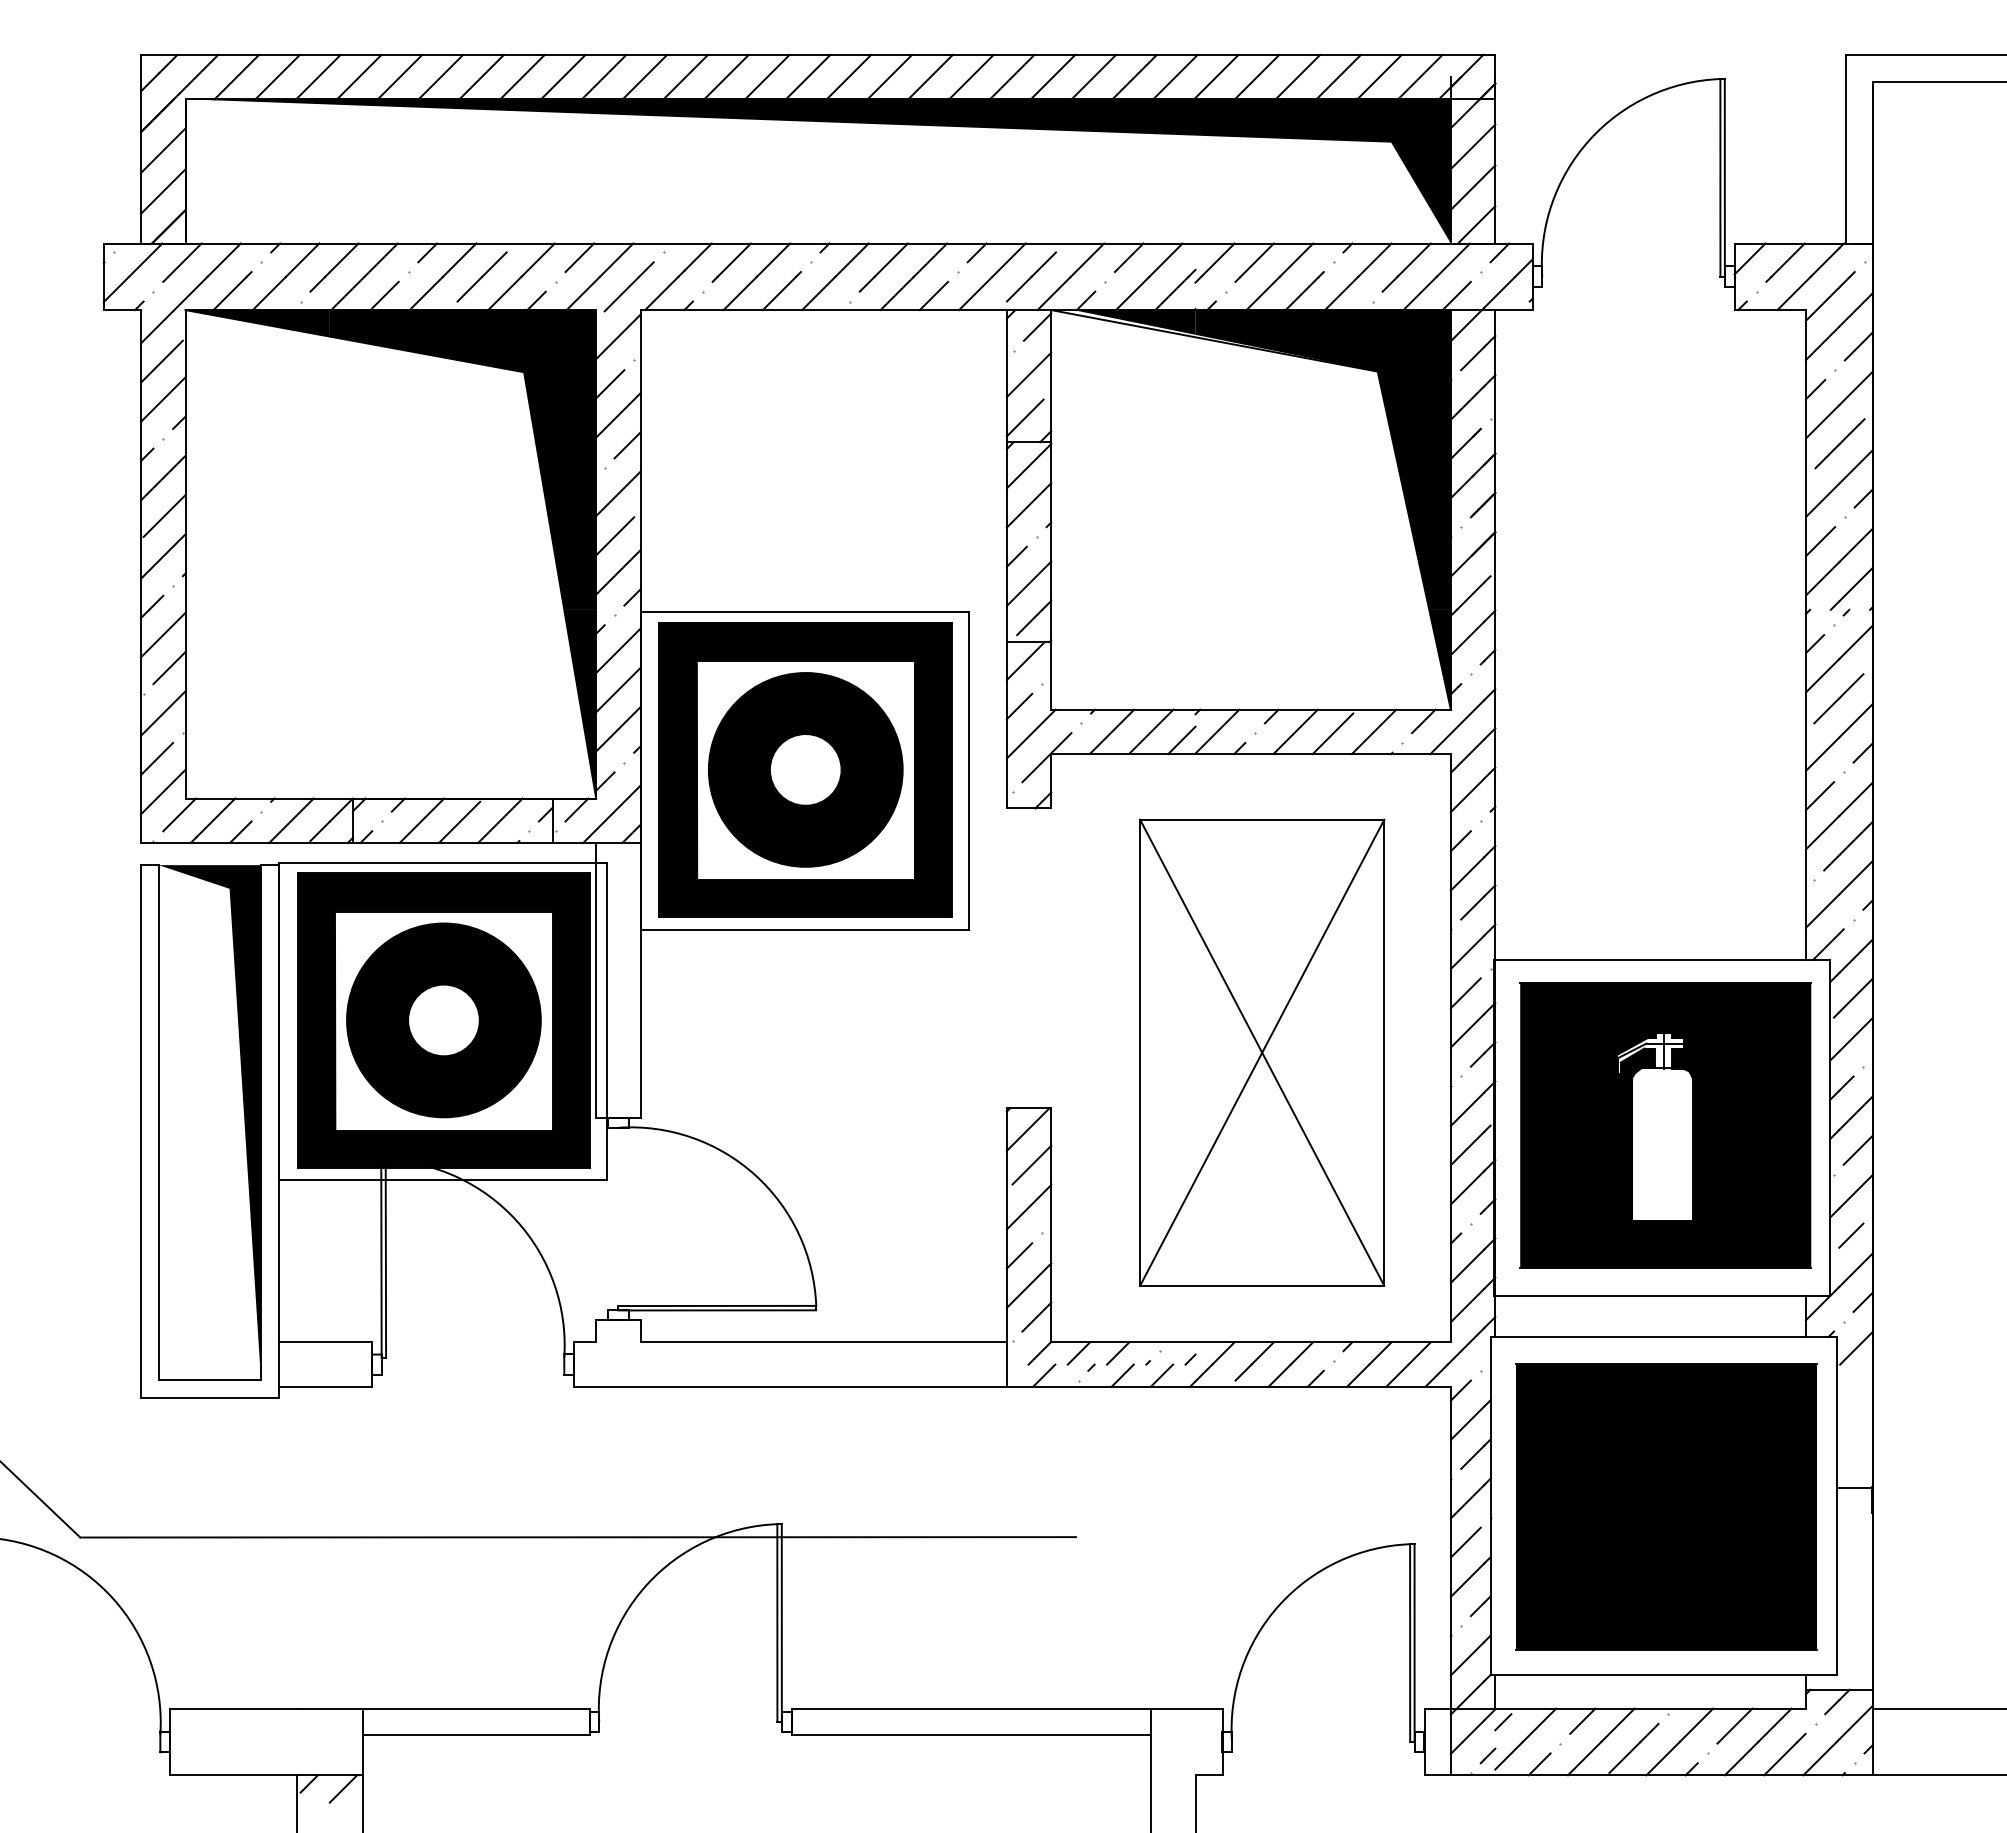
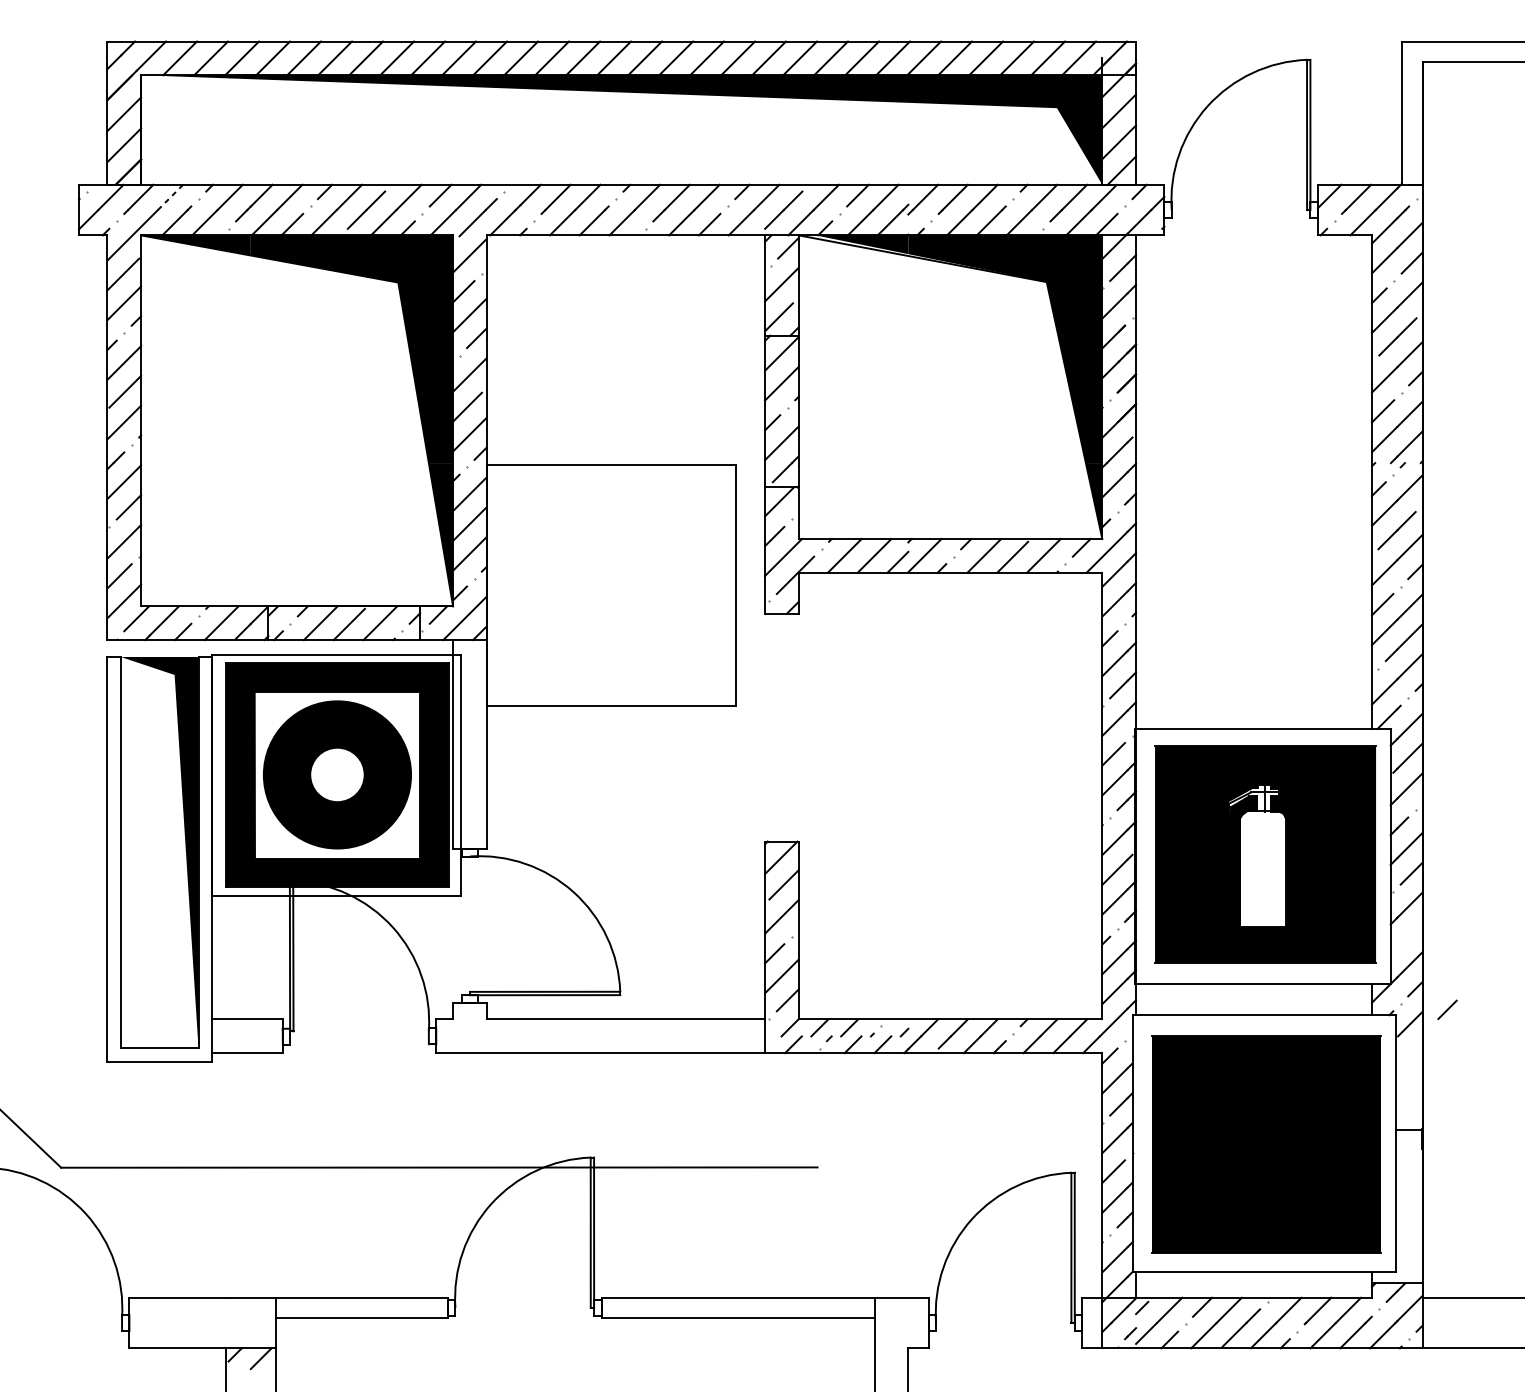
line: (224, 260) -> (170, 197), solid -> dashed
part: (805, 769) -> (612, 584), removed
part: (1262, 1052) -> (959, 799), removed
line: (1851, 1235) -> (1447, 1009), moved

